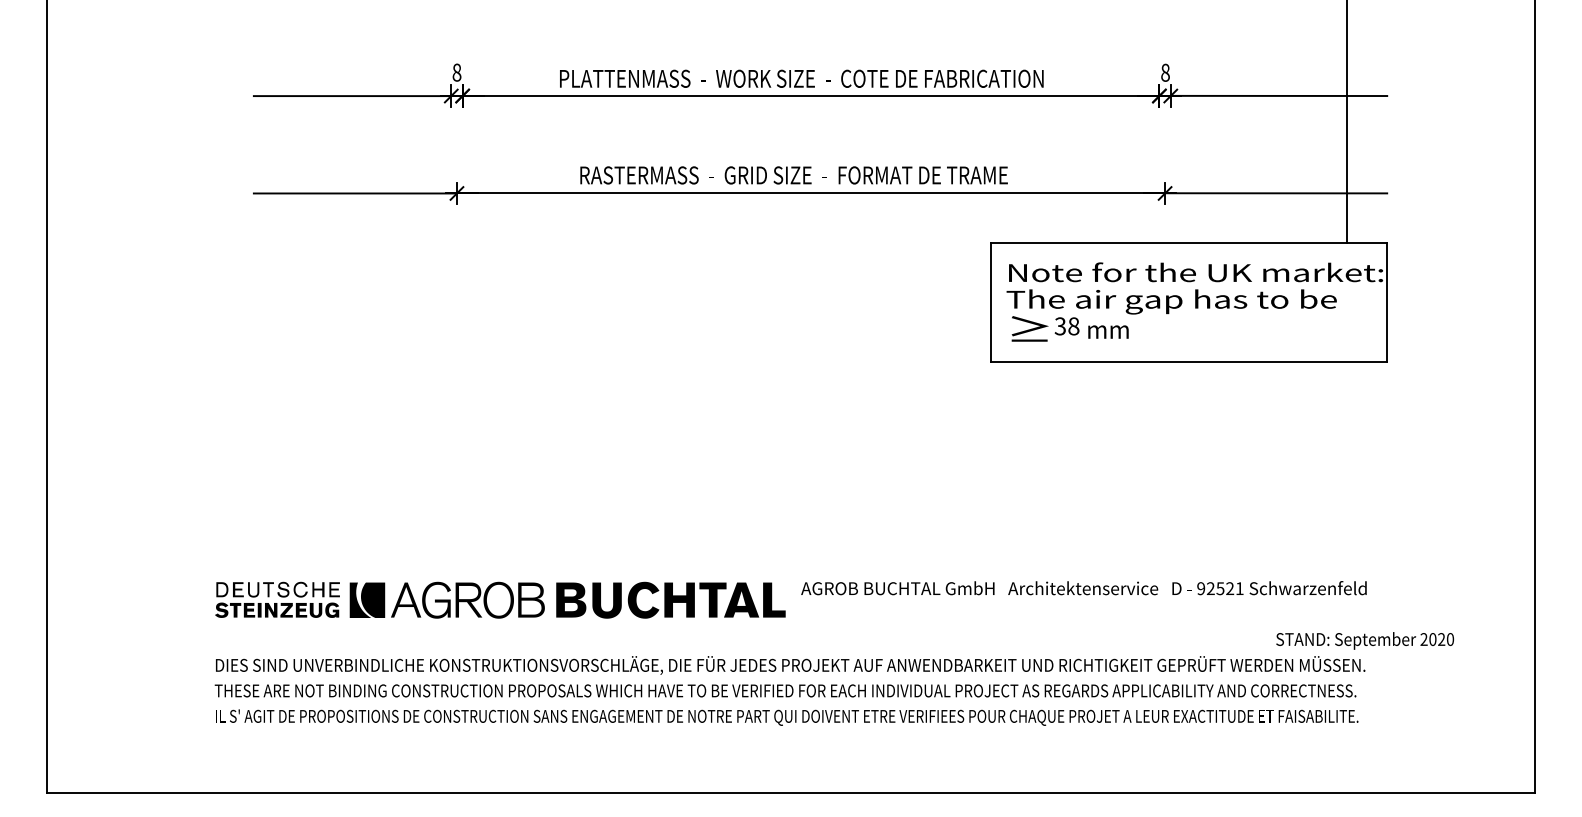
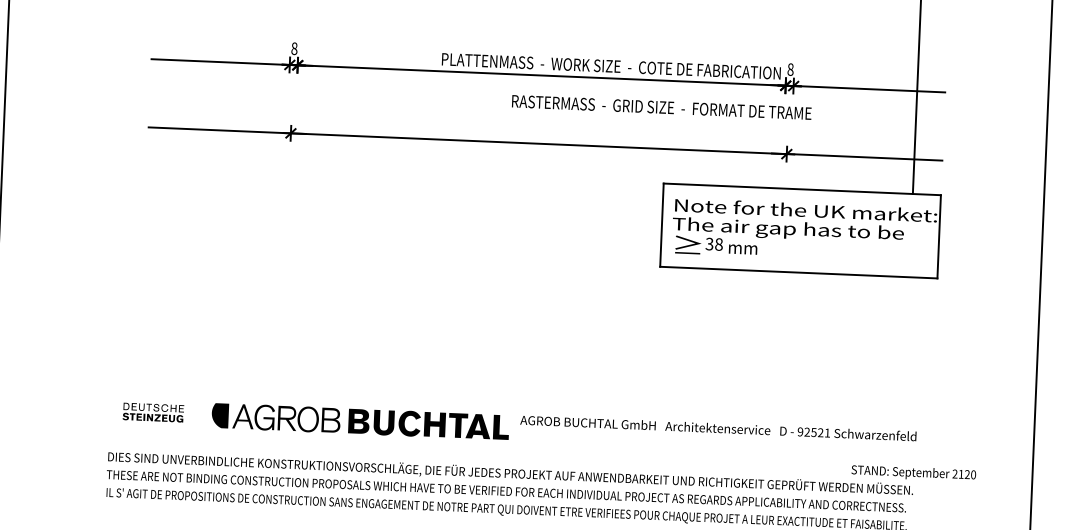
text: (801, 78) -> (611, 66), moved
text: (793, 175) -> (661, 107), moved
part: (277, 599) -> (153, 412), size x0.7
fill: (360, 600) -> (211, 415), removed
text: (1432, 639) -> (960, 474), 2020 -> 2120

